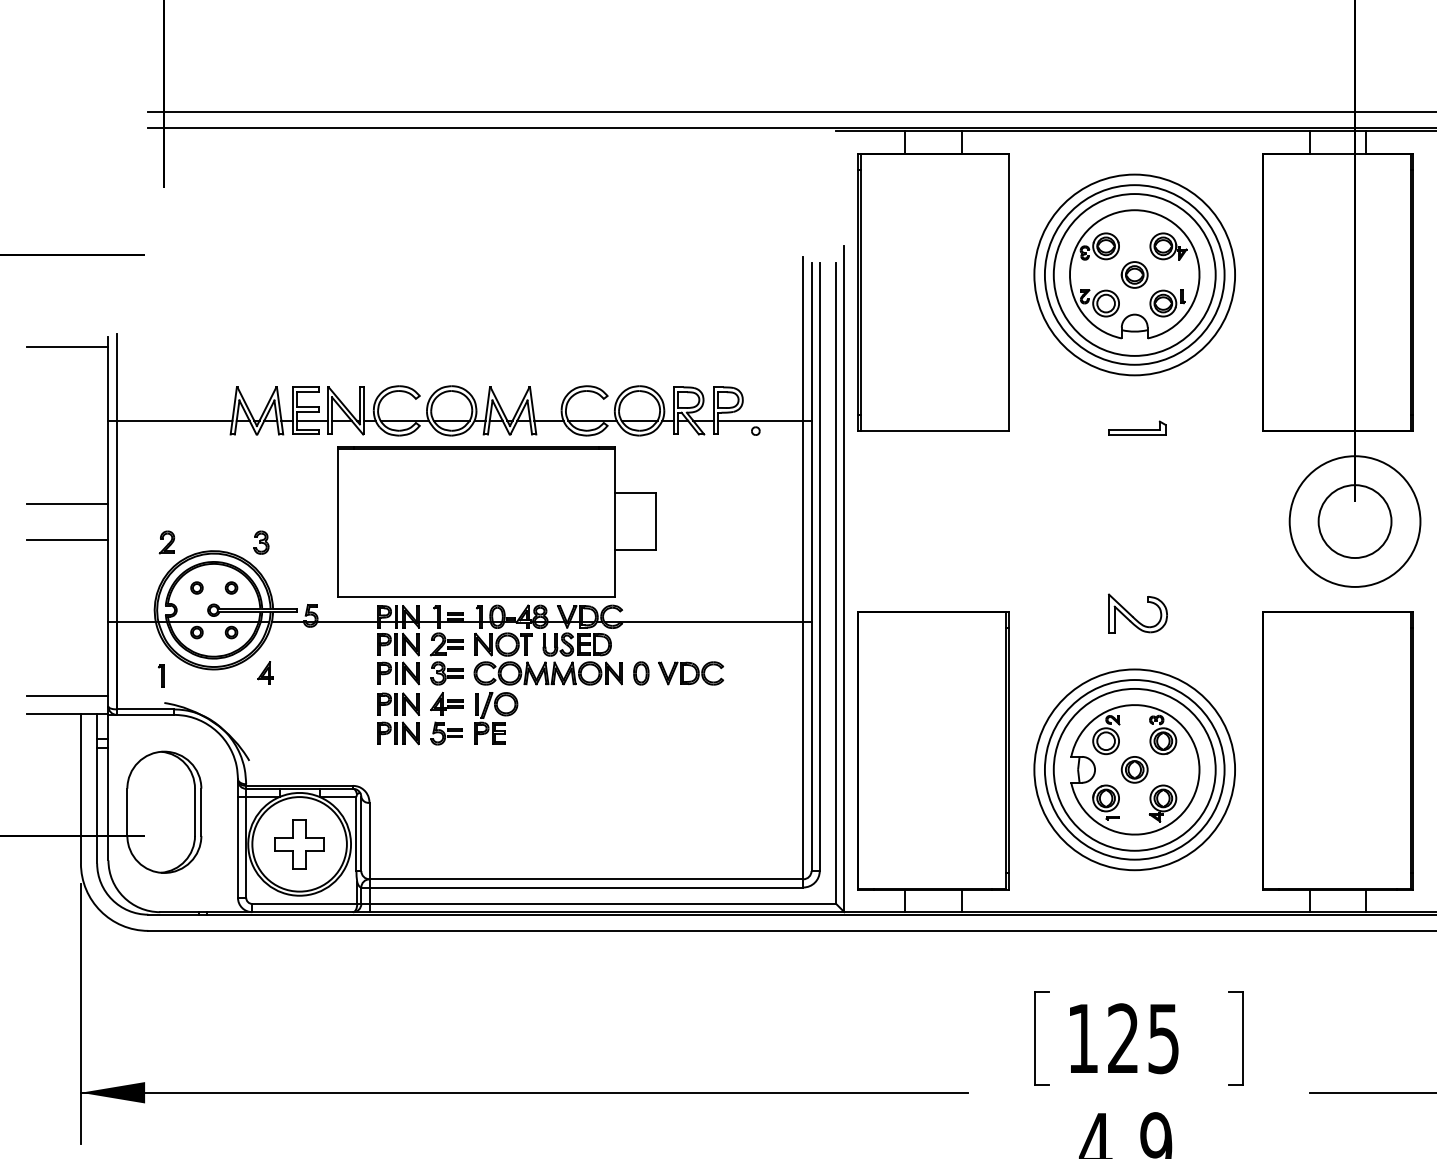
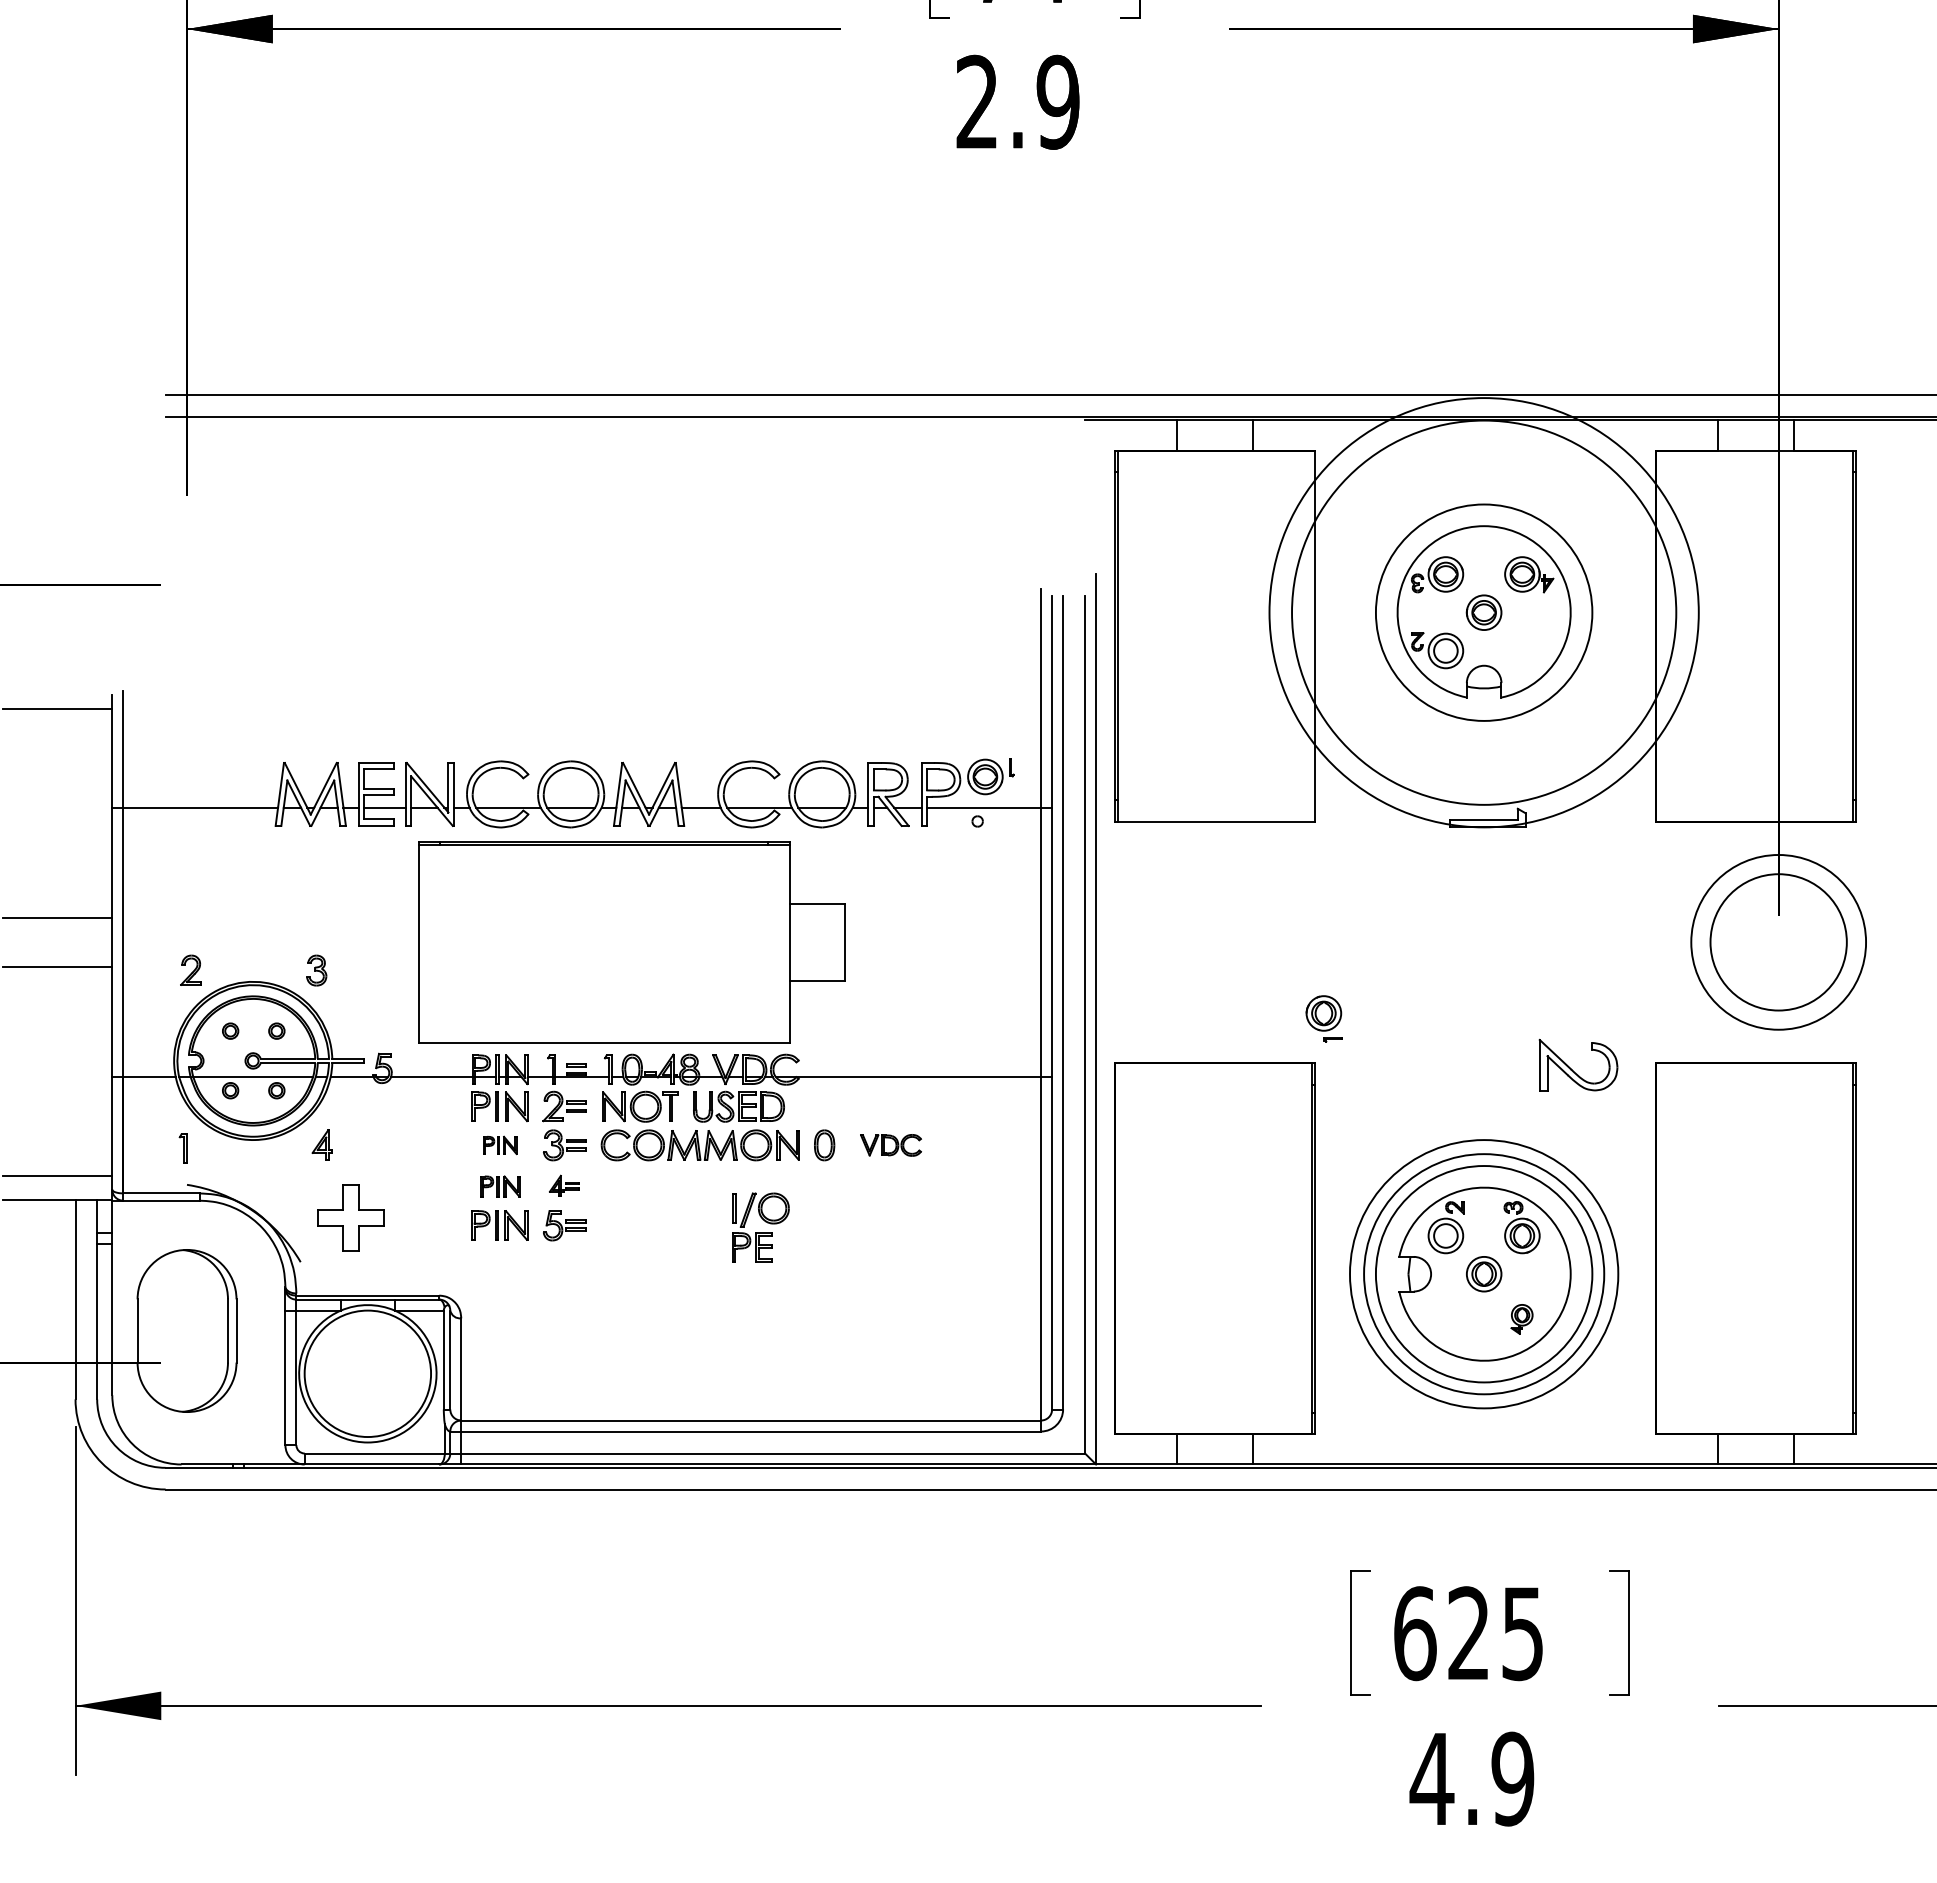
circle: (1135, 274) -> (1484, 612), size x1.6
circle: (1135, 274) -> (1484, 612), size x1.6
part: (1167, 303) -> (990, 776), moved
circle: (1354, 521) -> (1778, 942), size x1.4
part: (1133, 616) -> (1572, 1069), moved
part: (398, 673) -> (500, 1145), size x0.6
part: (690, 673) -> (890, 1145), size x0.7
part: (446, 703) -> (564, 1185), size x0.7
part: (398, 704) -> (500, 1186), size x0.7
part: (496, 718) -> (760, 1227), moved
part: (1105, 802) -> (1323, 1018), moved
part: (1162, 803) -> (1521, 1319), size x0.6
part: (299, 844) -> (350, 1217), moved
text: (1083, 1038) -> (1415, 1633), 125 -> 625

